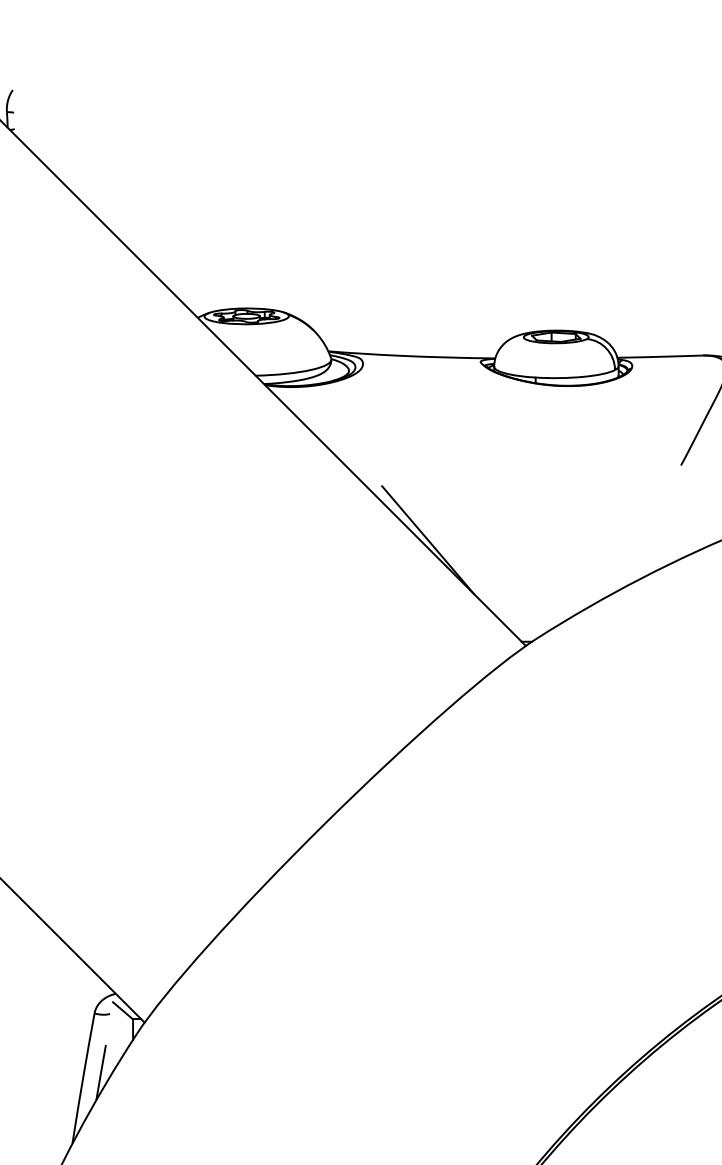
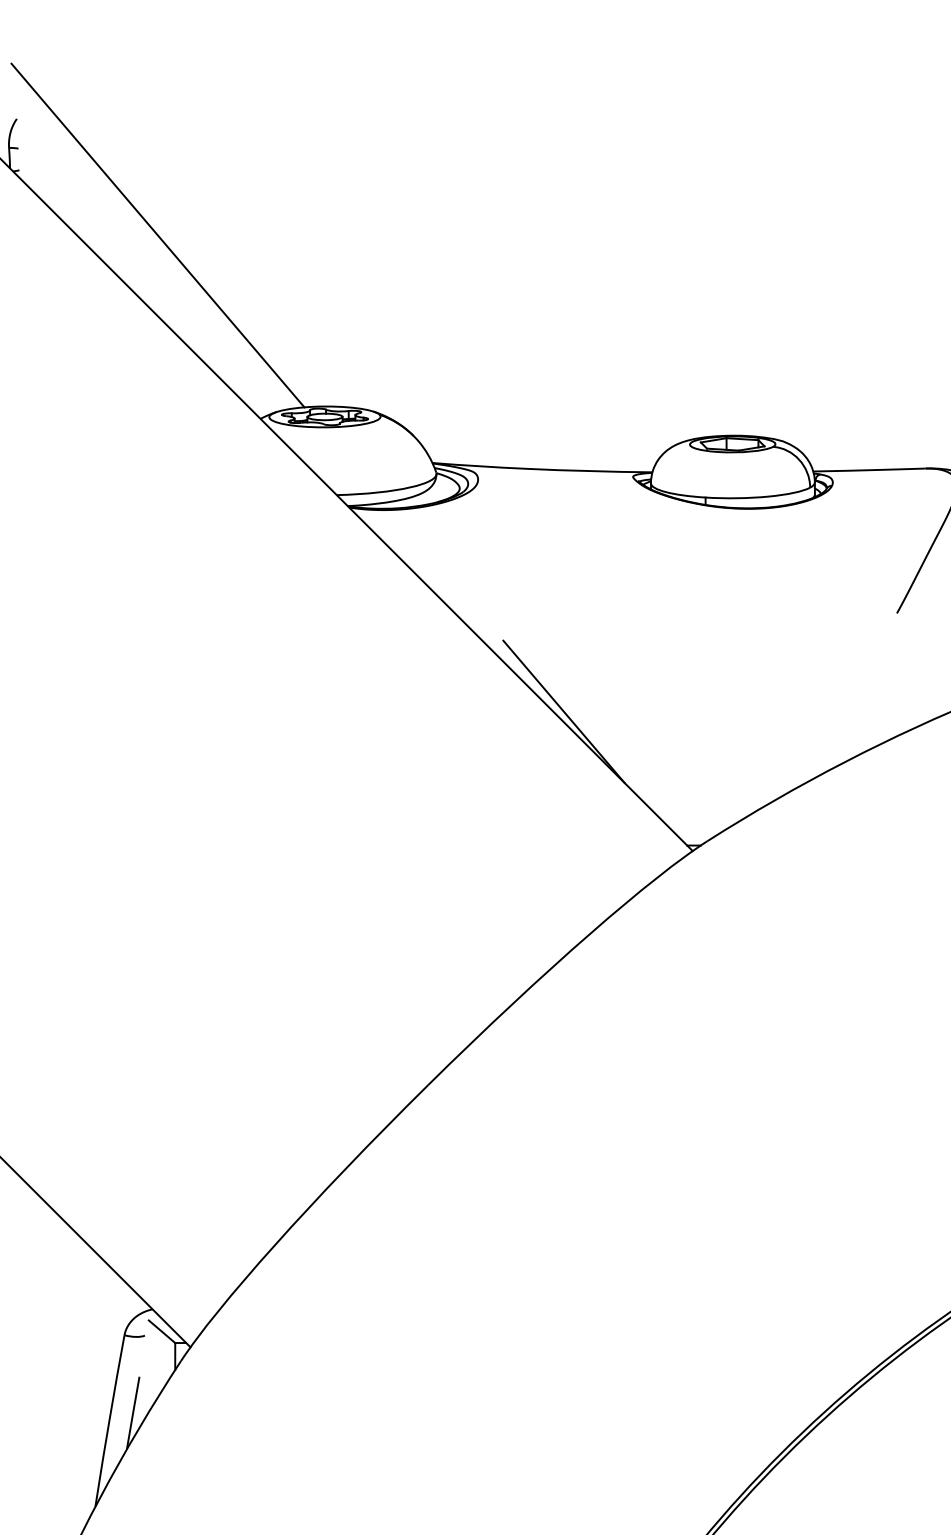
line: (119, 178) -> (157, 235), added

